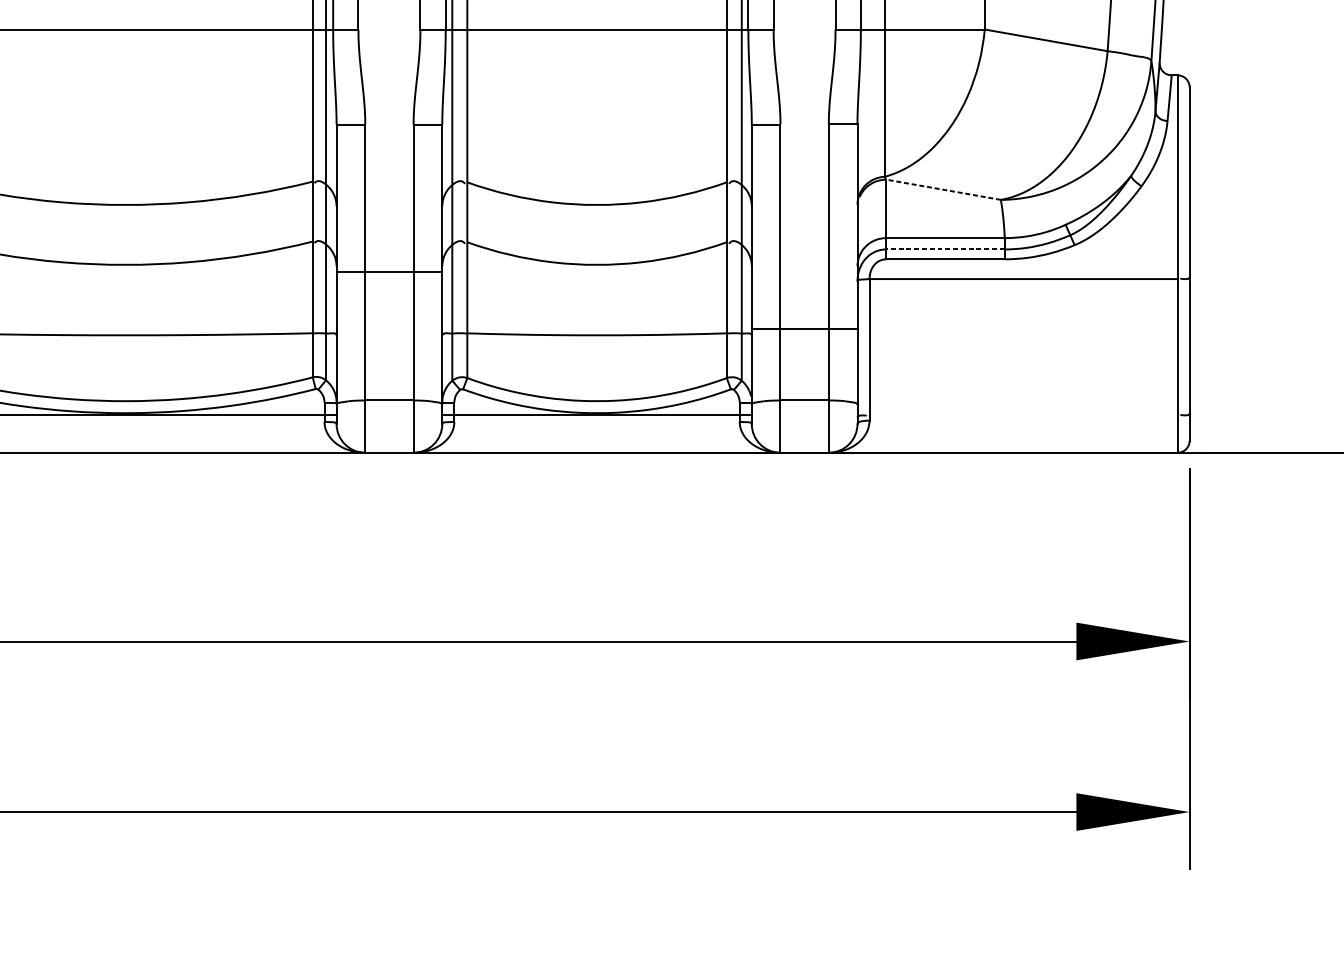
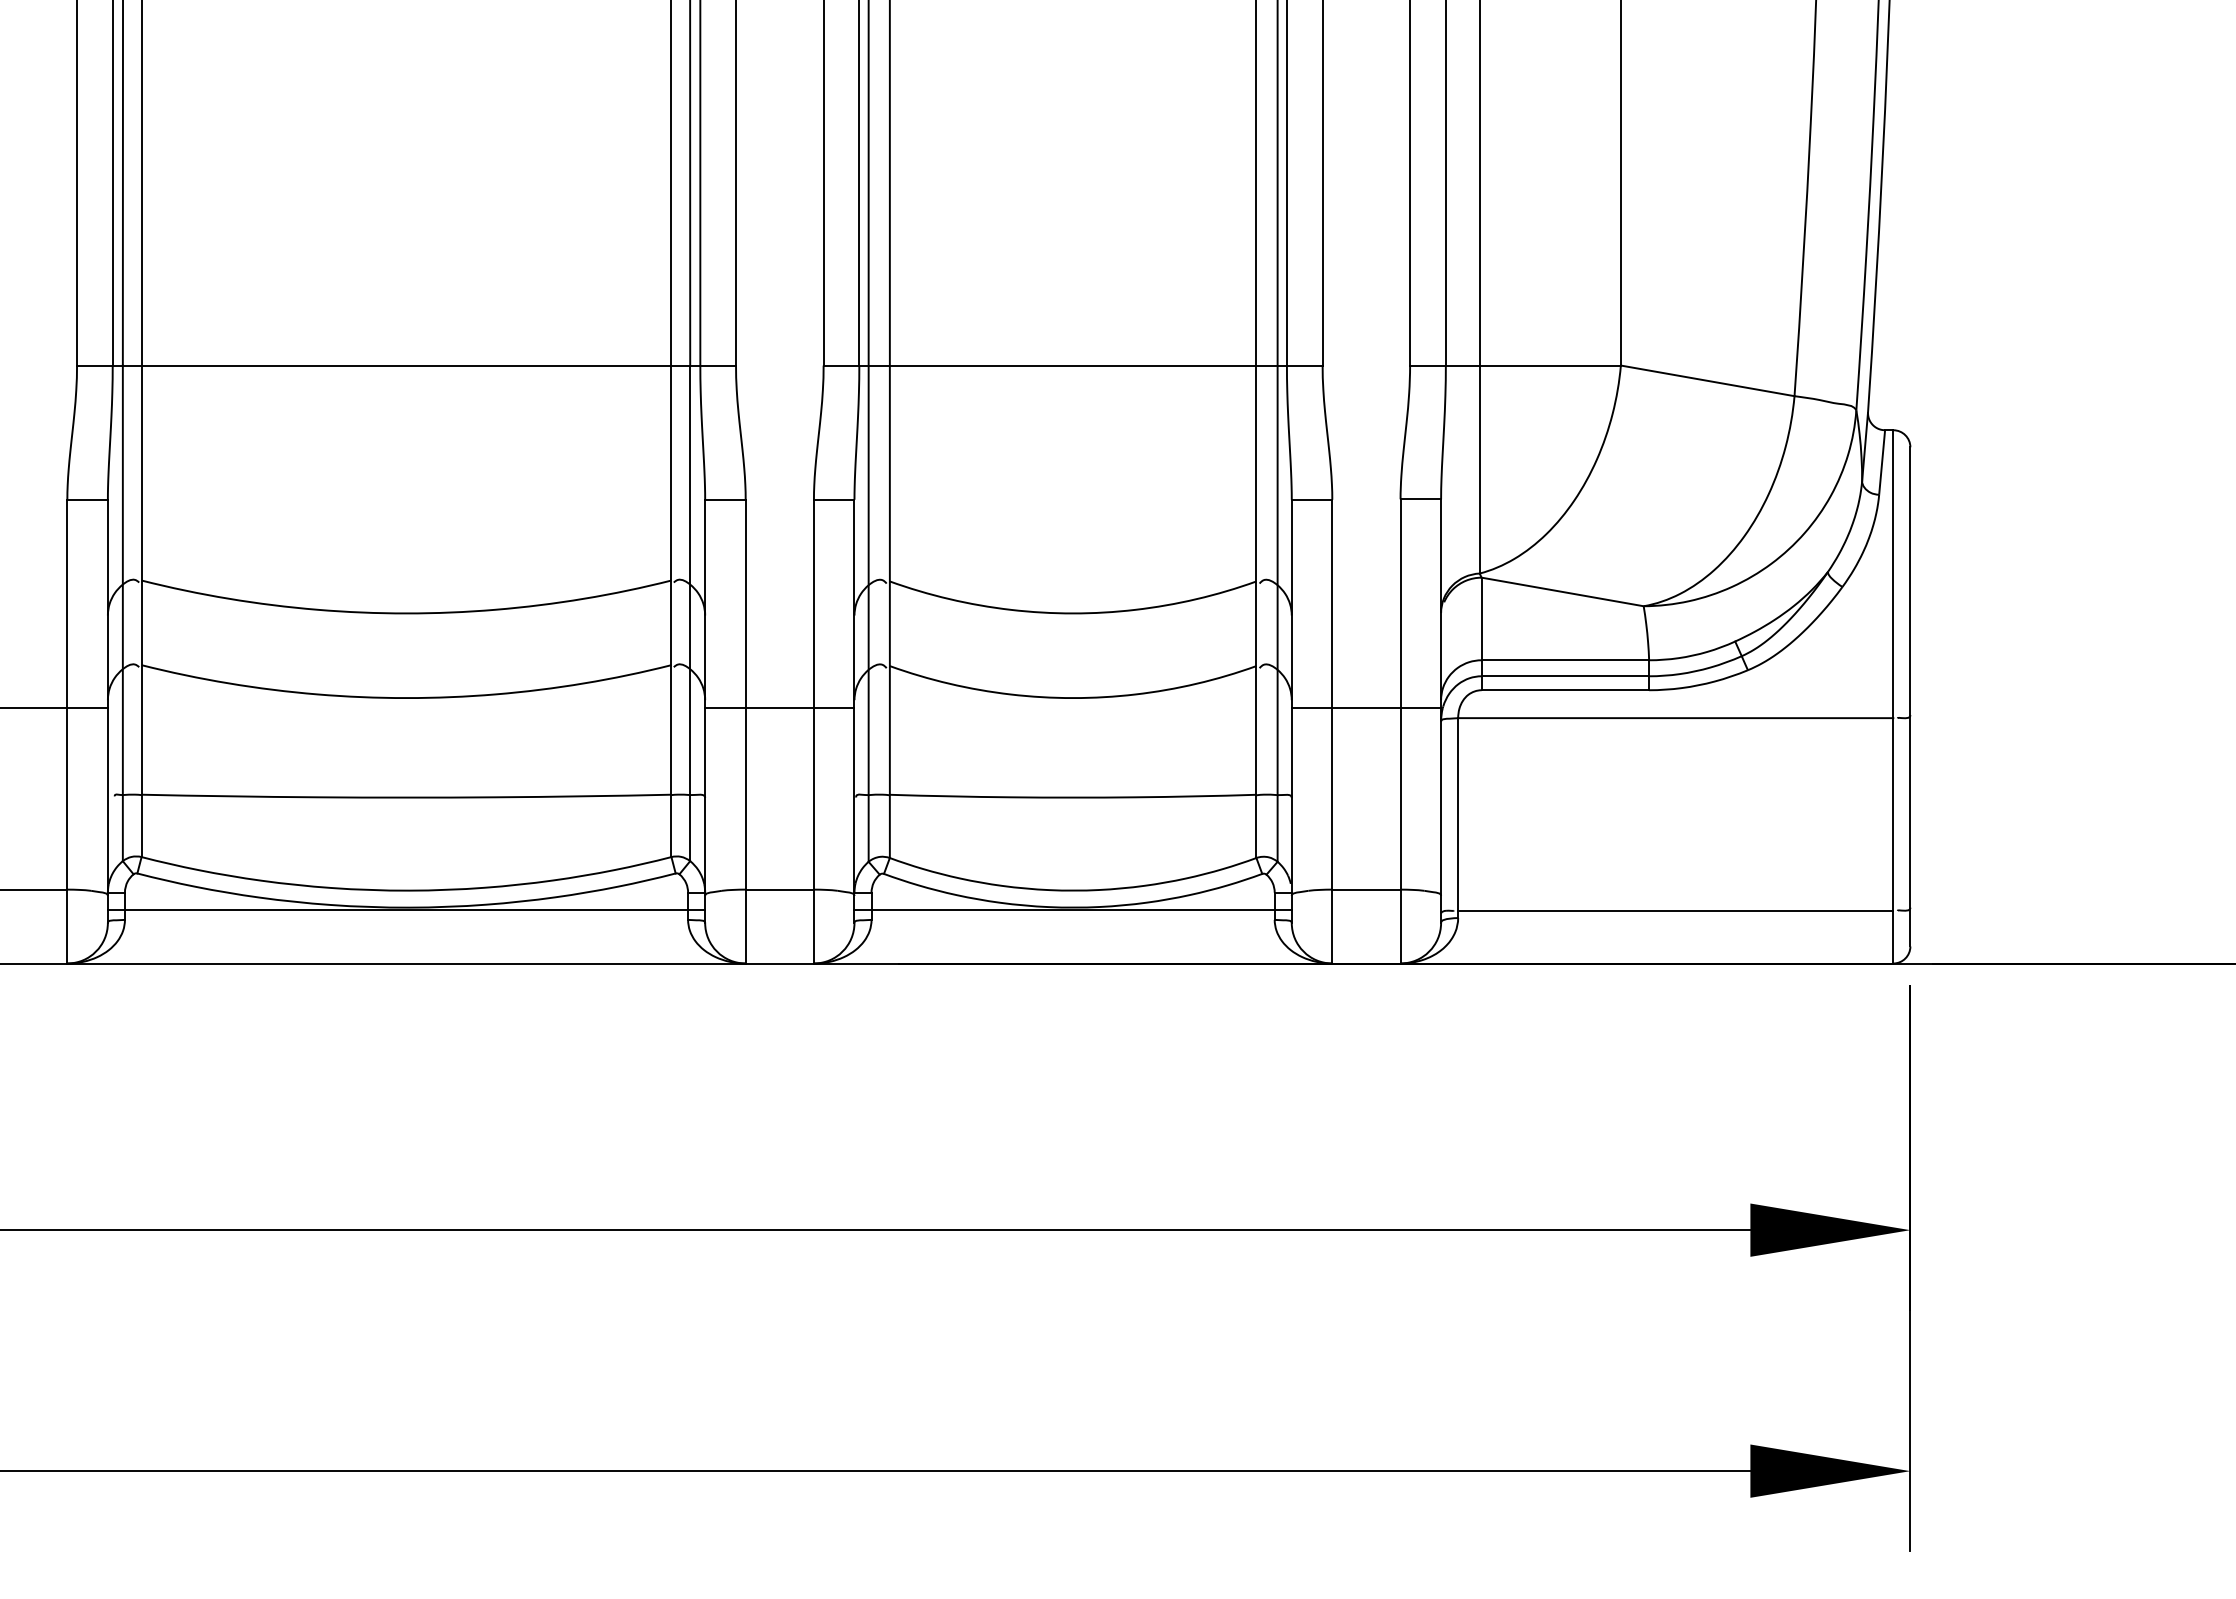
line: (943, 189) -> (1562, 591), dashed -> solid
line: (945, 249) -> (1565, 676), dashed -> solid
line: (804, 328) -> (1366, 707), moved
line: (1023, 415) -> (1675, 910), added

